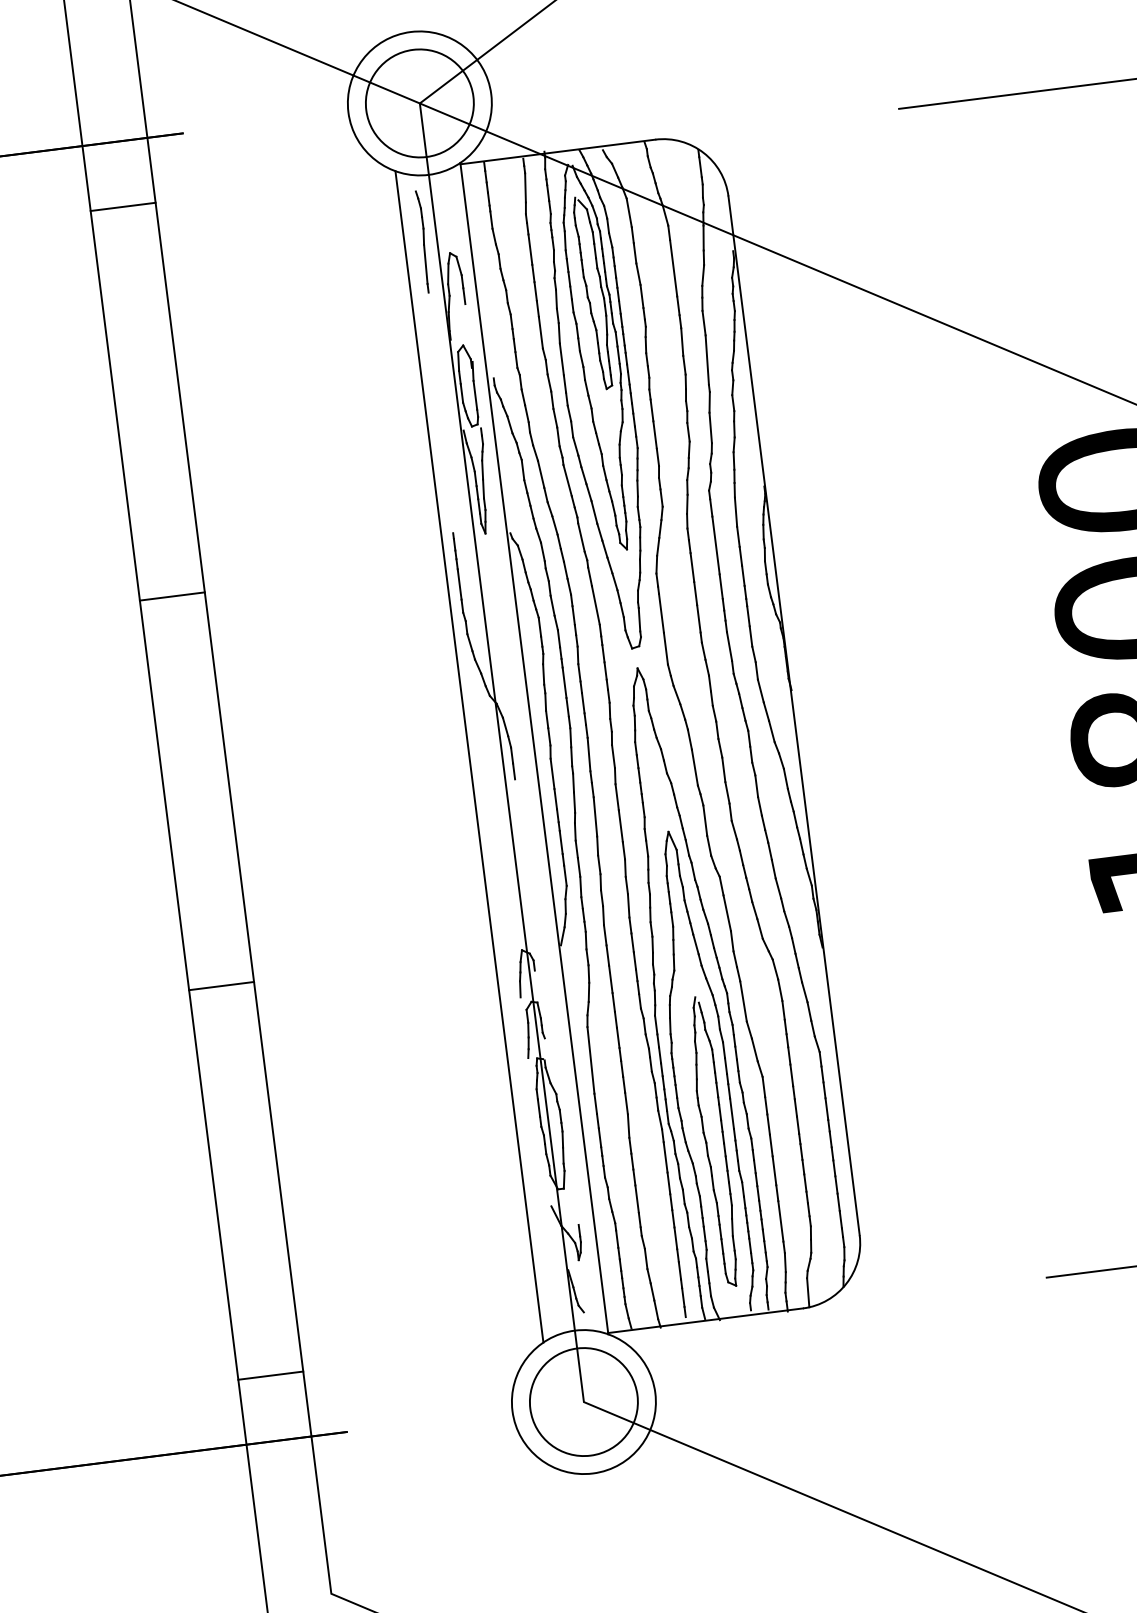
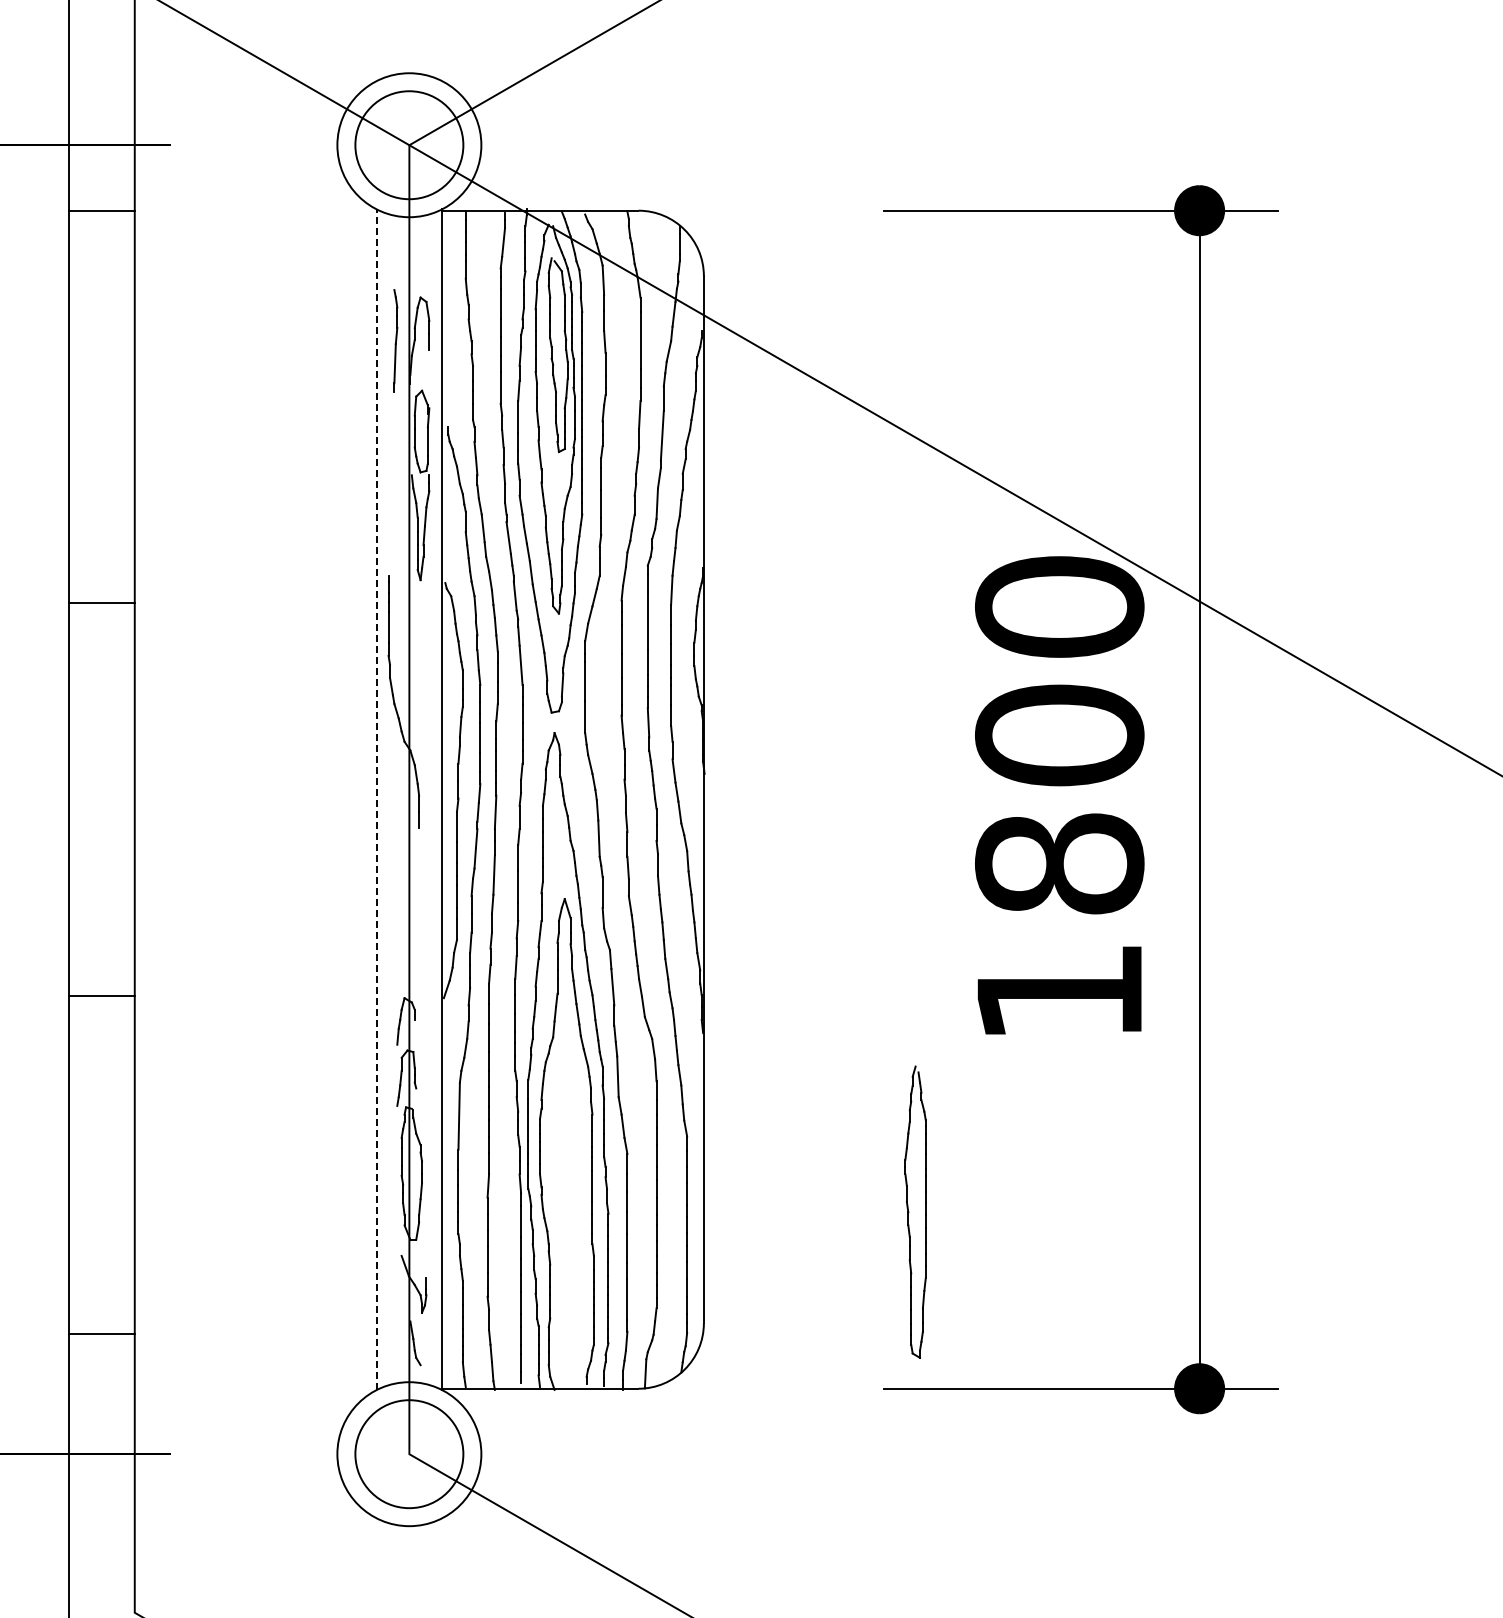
part: (423, 241) -> (395, 340), moved
line: (469, 756) -> (376, 799), solid -> dashed
part: (713, 1141) -> (915, 1211), moved
line: (270, 1375) -> (101, 1333), moved

